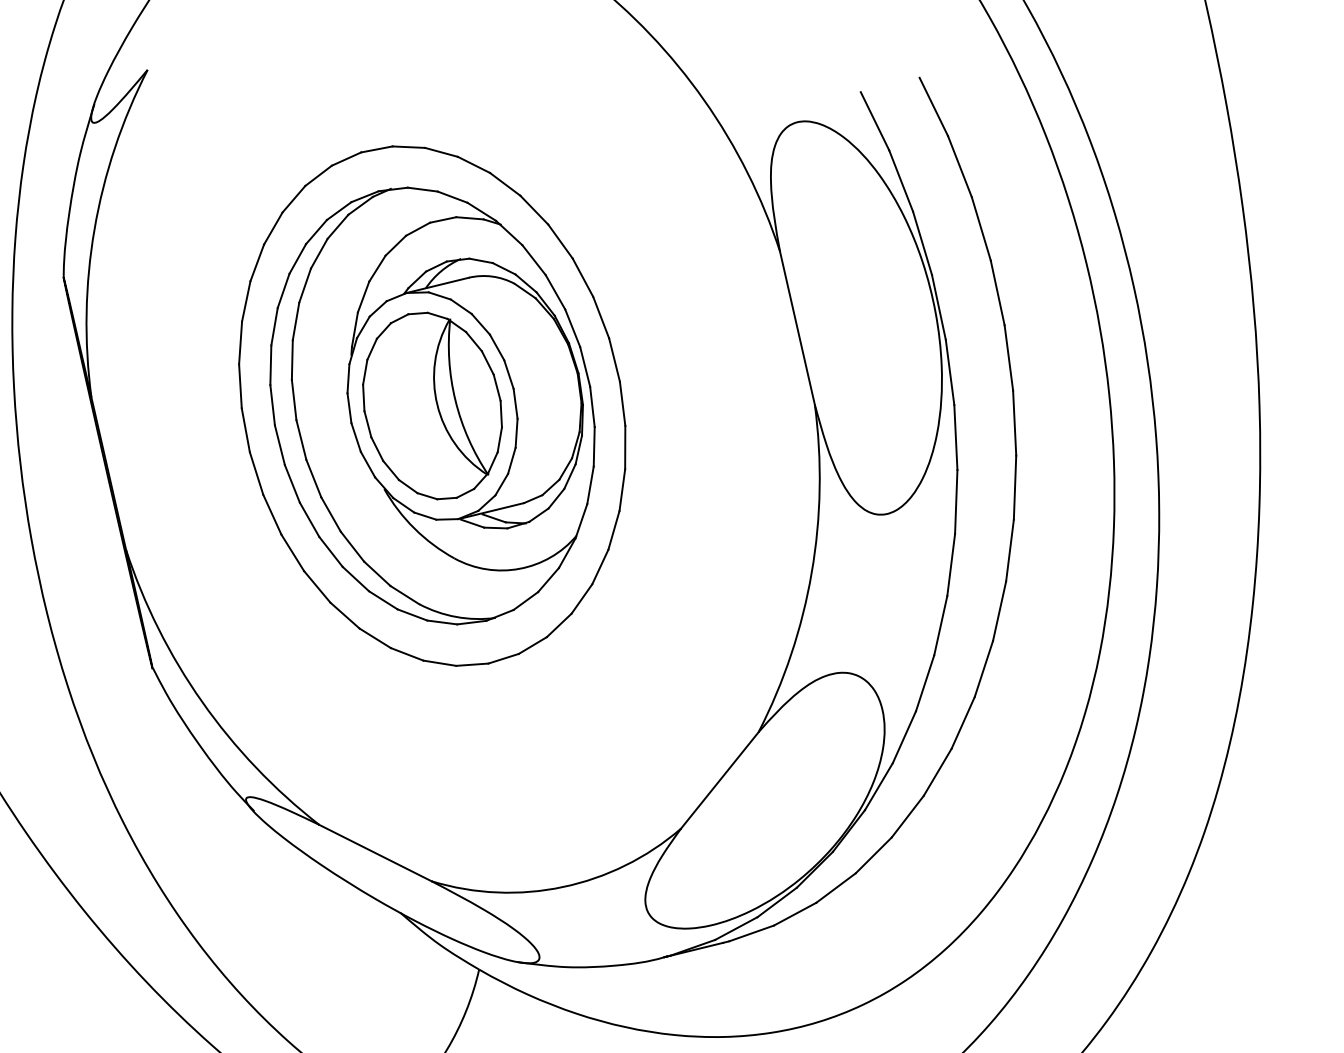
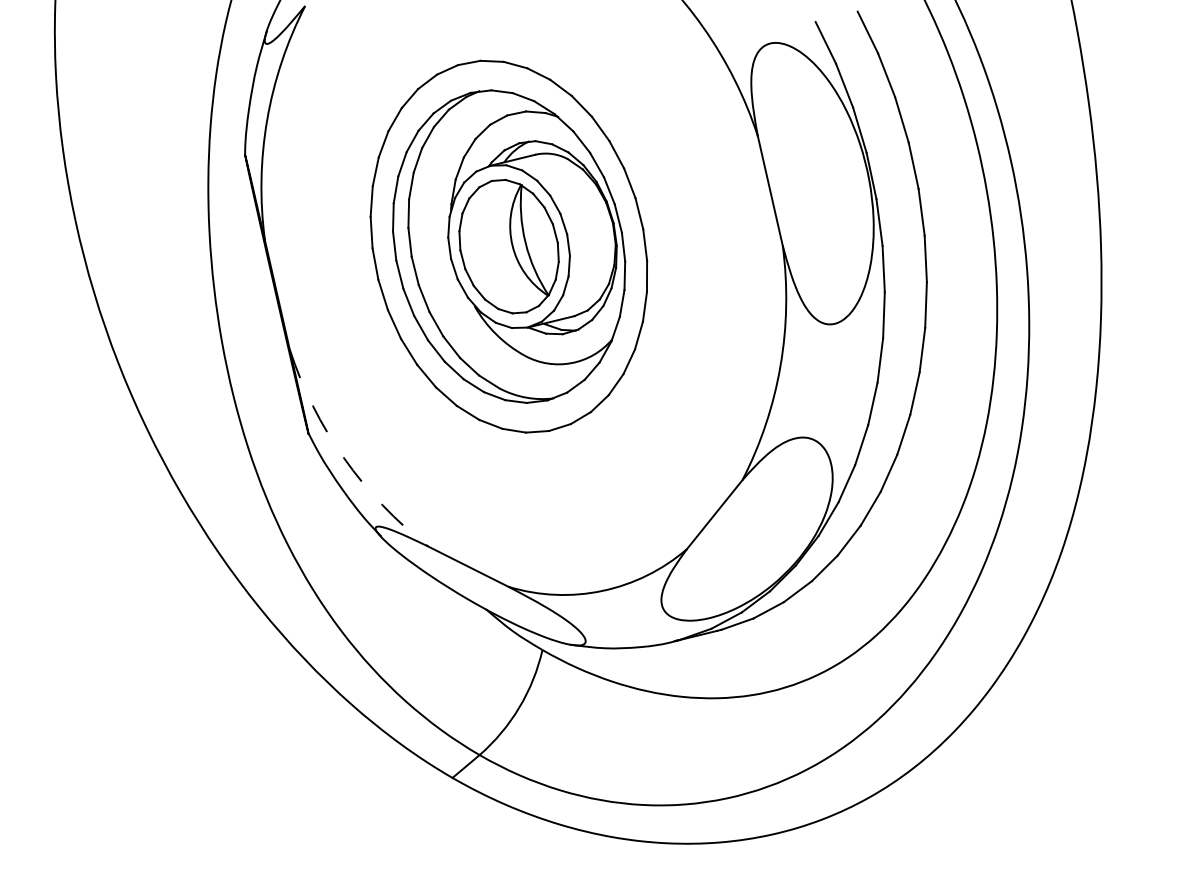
arc: (202, 702) -> (344, 458), solid -> dashed

